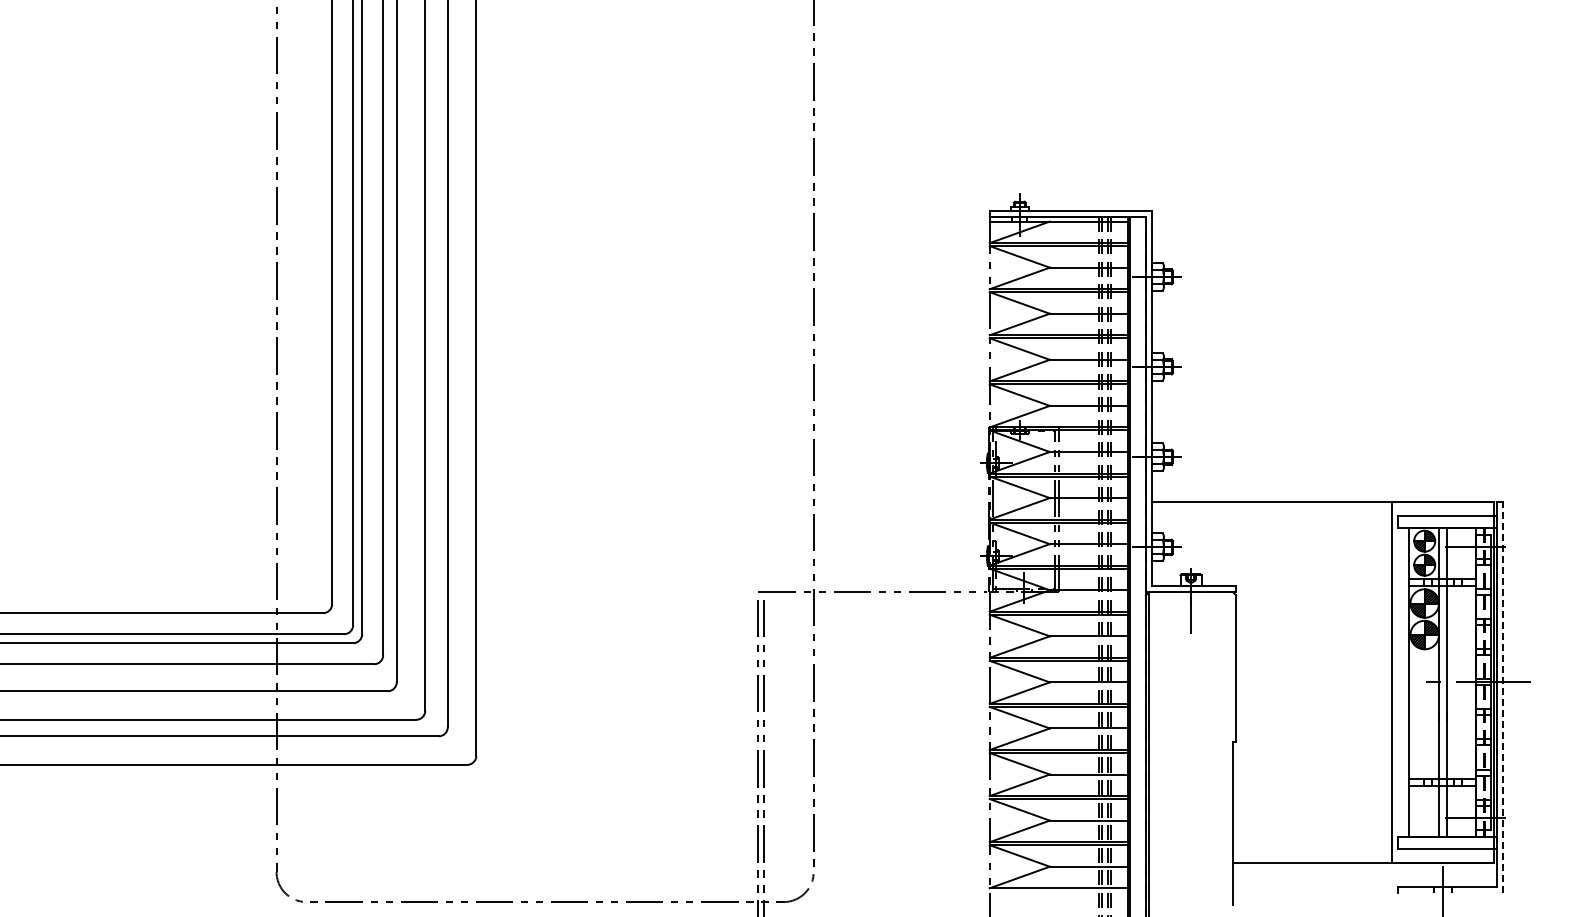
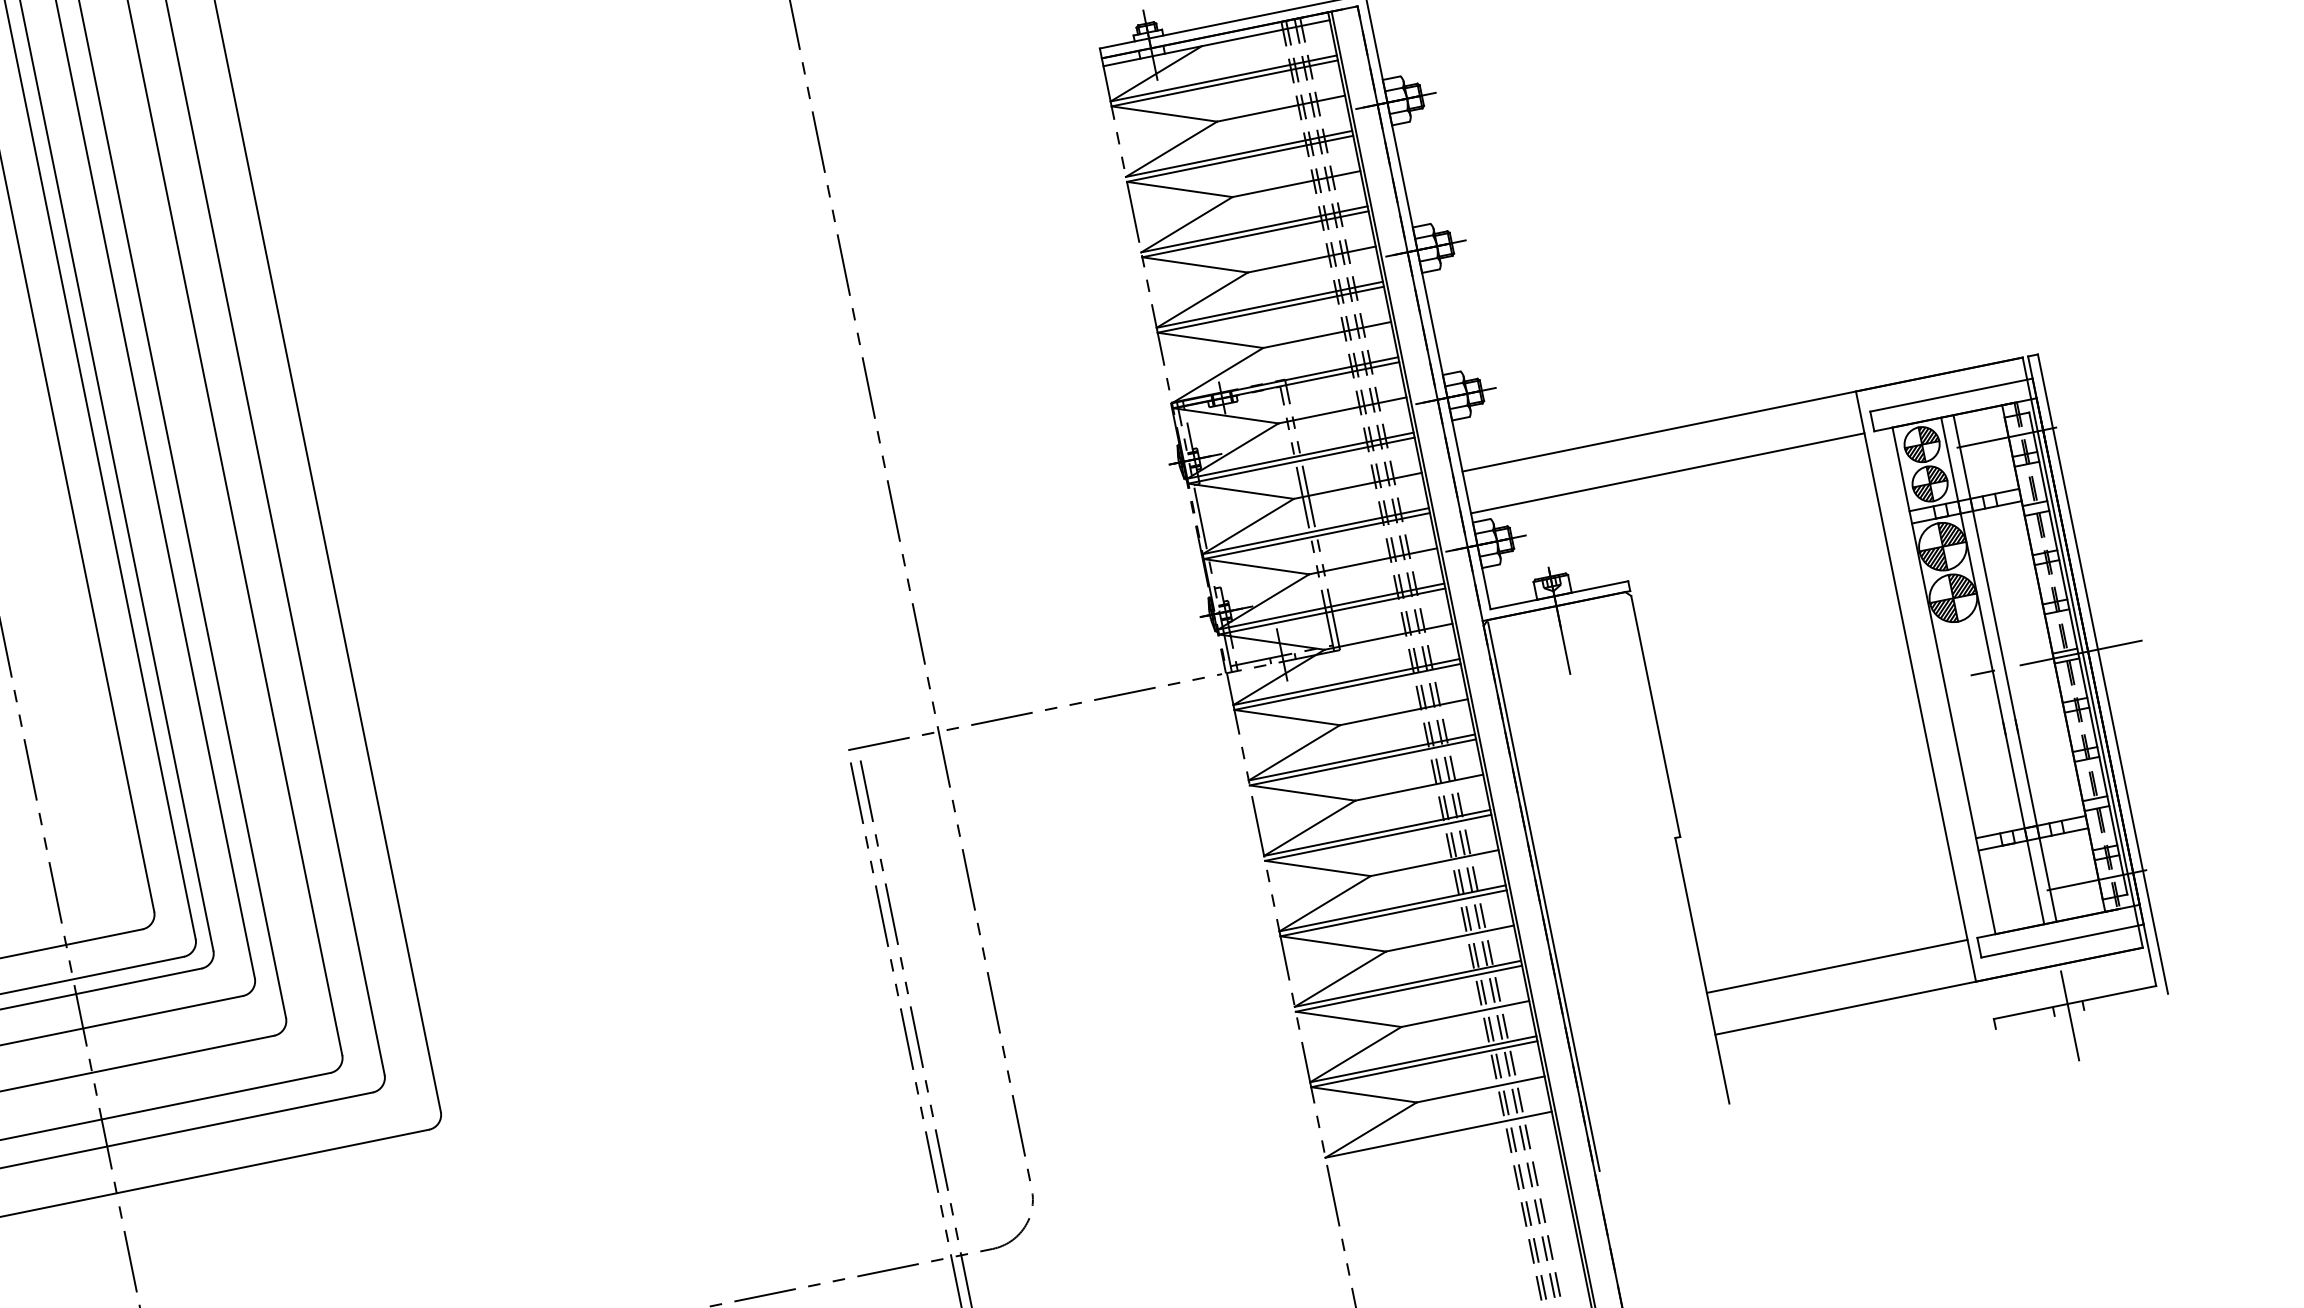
line: (1271, 527) -> (1666, 473), added
line: (1503, 696) -> (2102, 672), dashed -> solid
line: (1312, 837) -> (1837, 967), added

